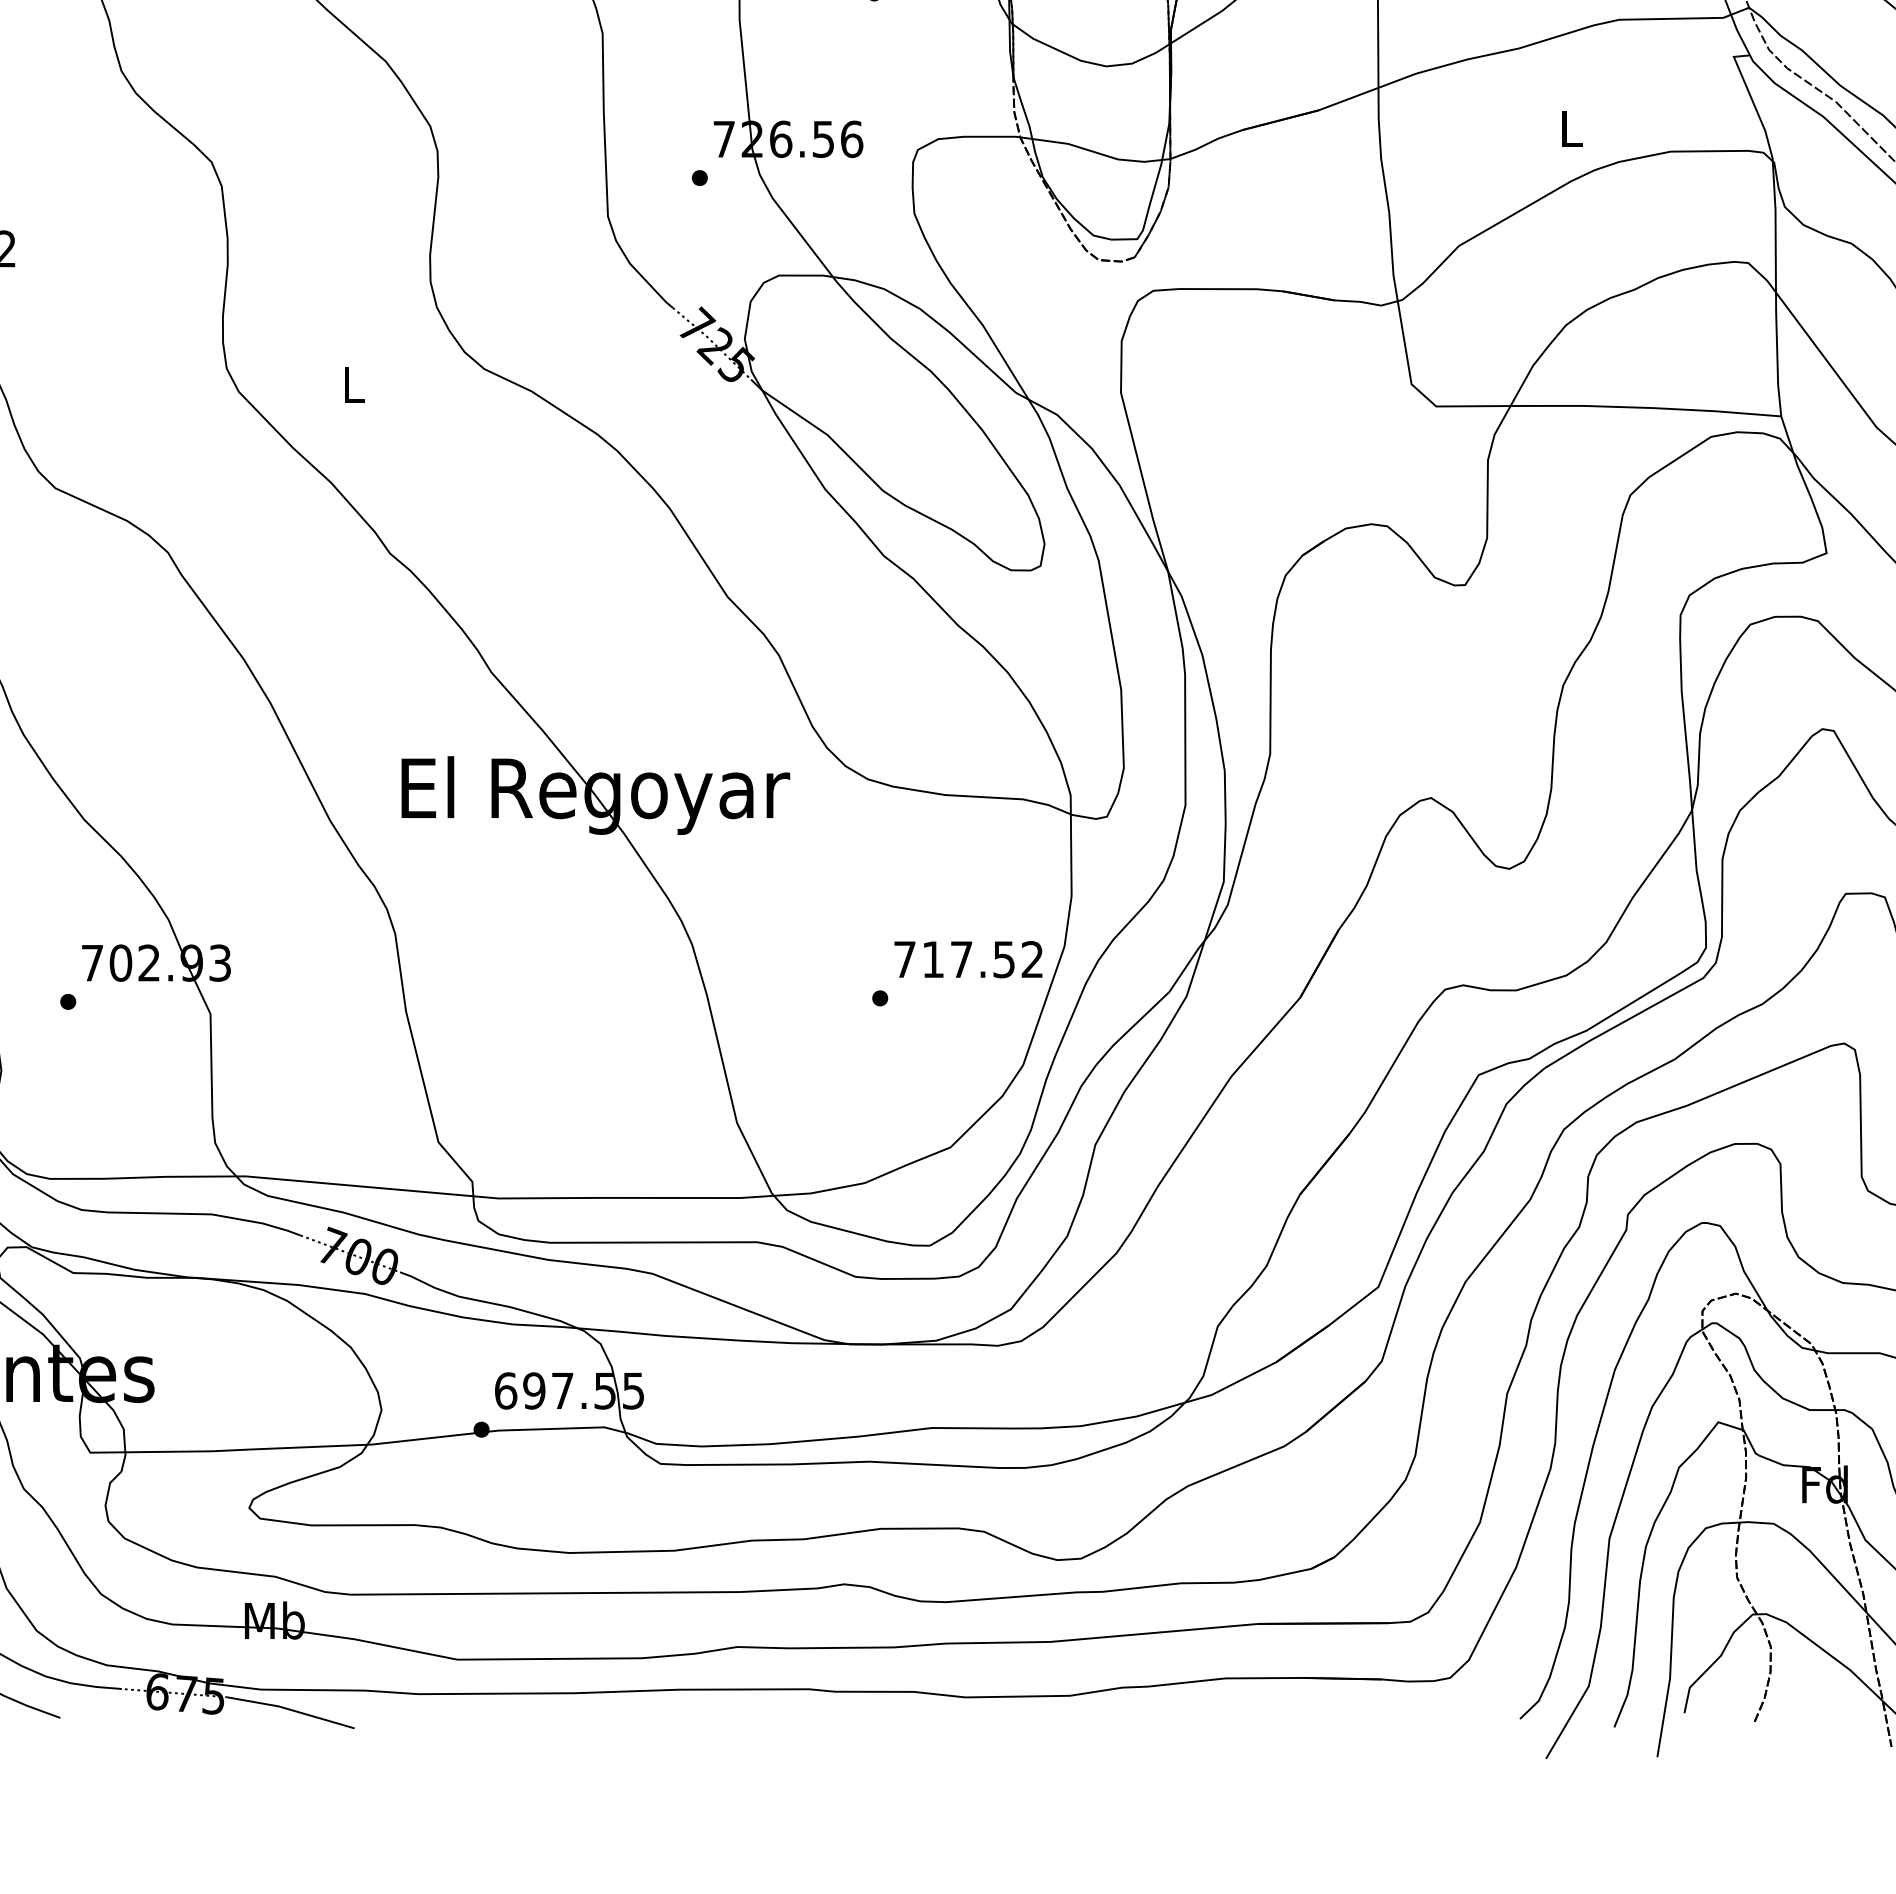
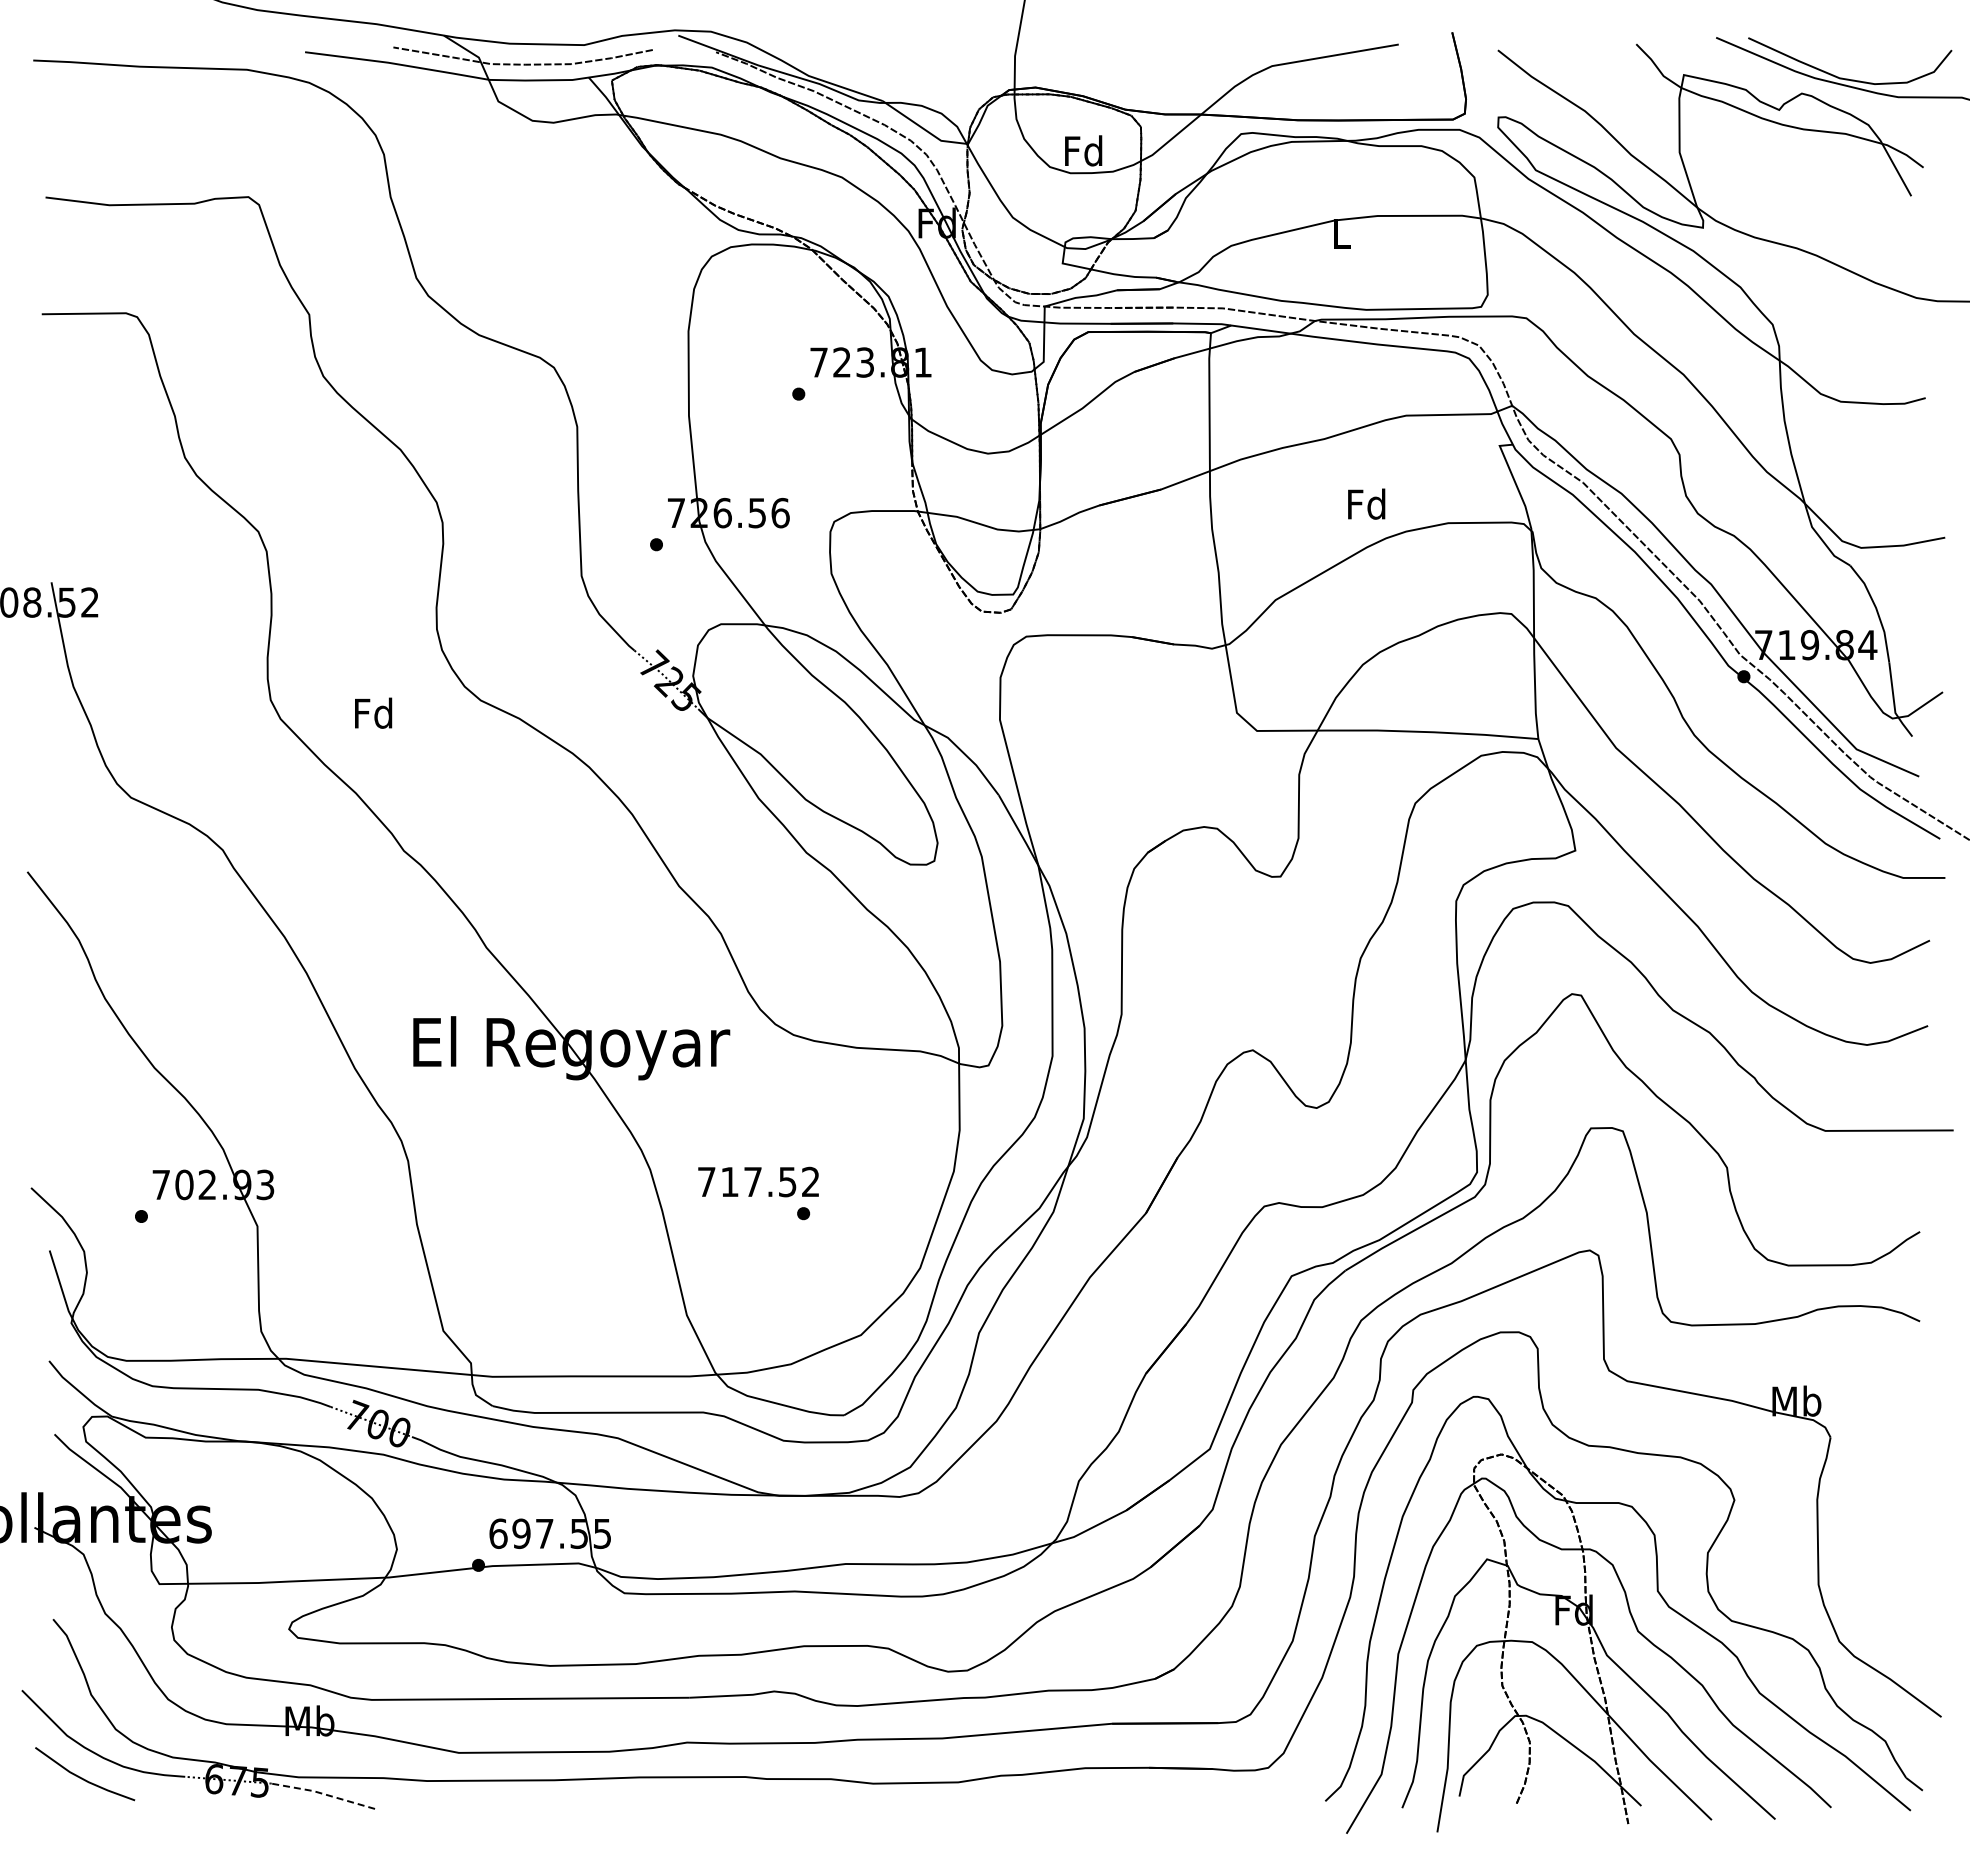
text: (1570, 127) -> (1366, 503), L -> Fd
text: (352, 383) -> (373, 712), L -> Fd
text: (968, 958) -> (758, 1181), moved
line: (290, 1709) -> (322, 1793), solid -> dashed

